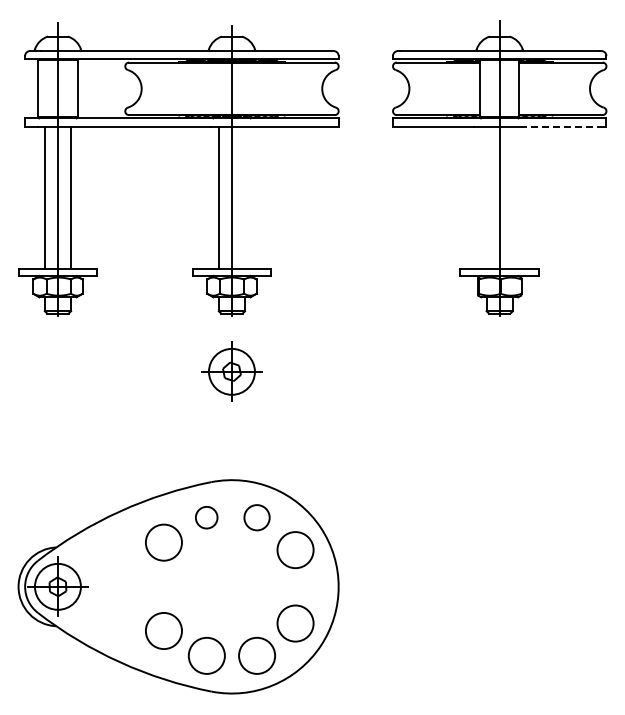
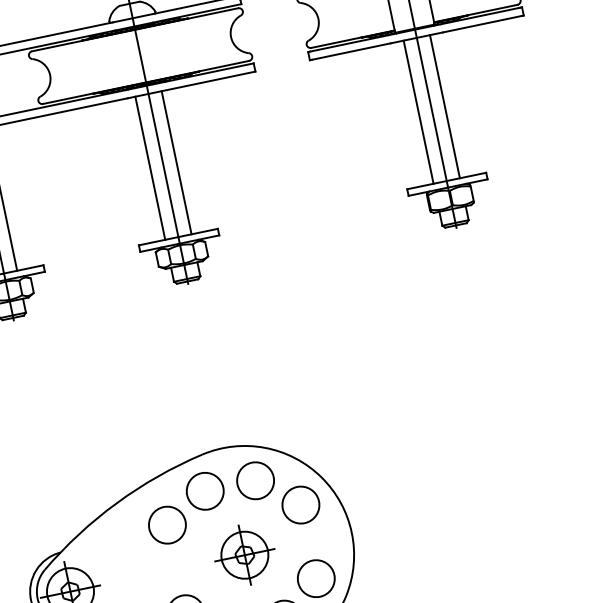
line: (564, 126) -> (481, 24), dashed -> solid
line: (245, 197) -> (176, 162), added
line: (486, 197) -> (418, 111), added
line: (512, 197) -> (444, 106), added
part: (231, 371) -> (244, 554), moved
circle: (206, 517) -> (204, 491), size x1.67
circle: (256, 517) -> (254, 480), size x1.43

